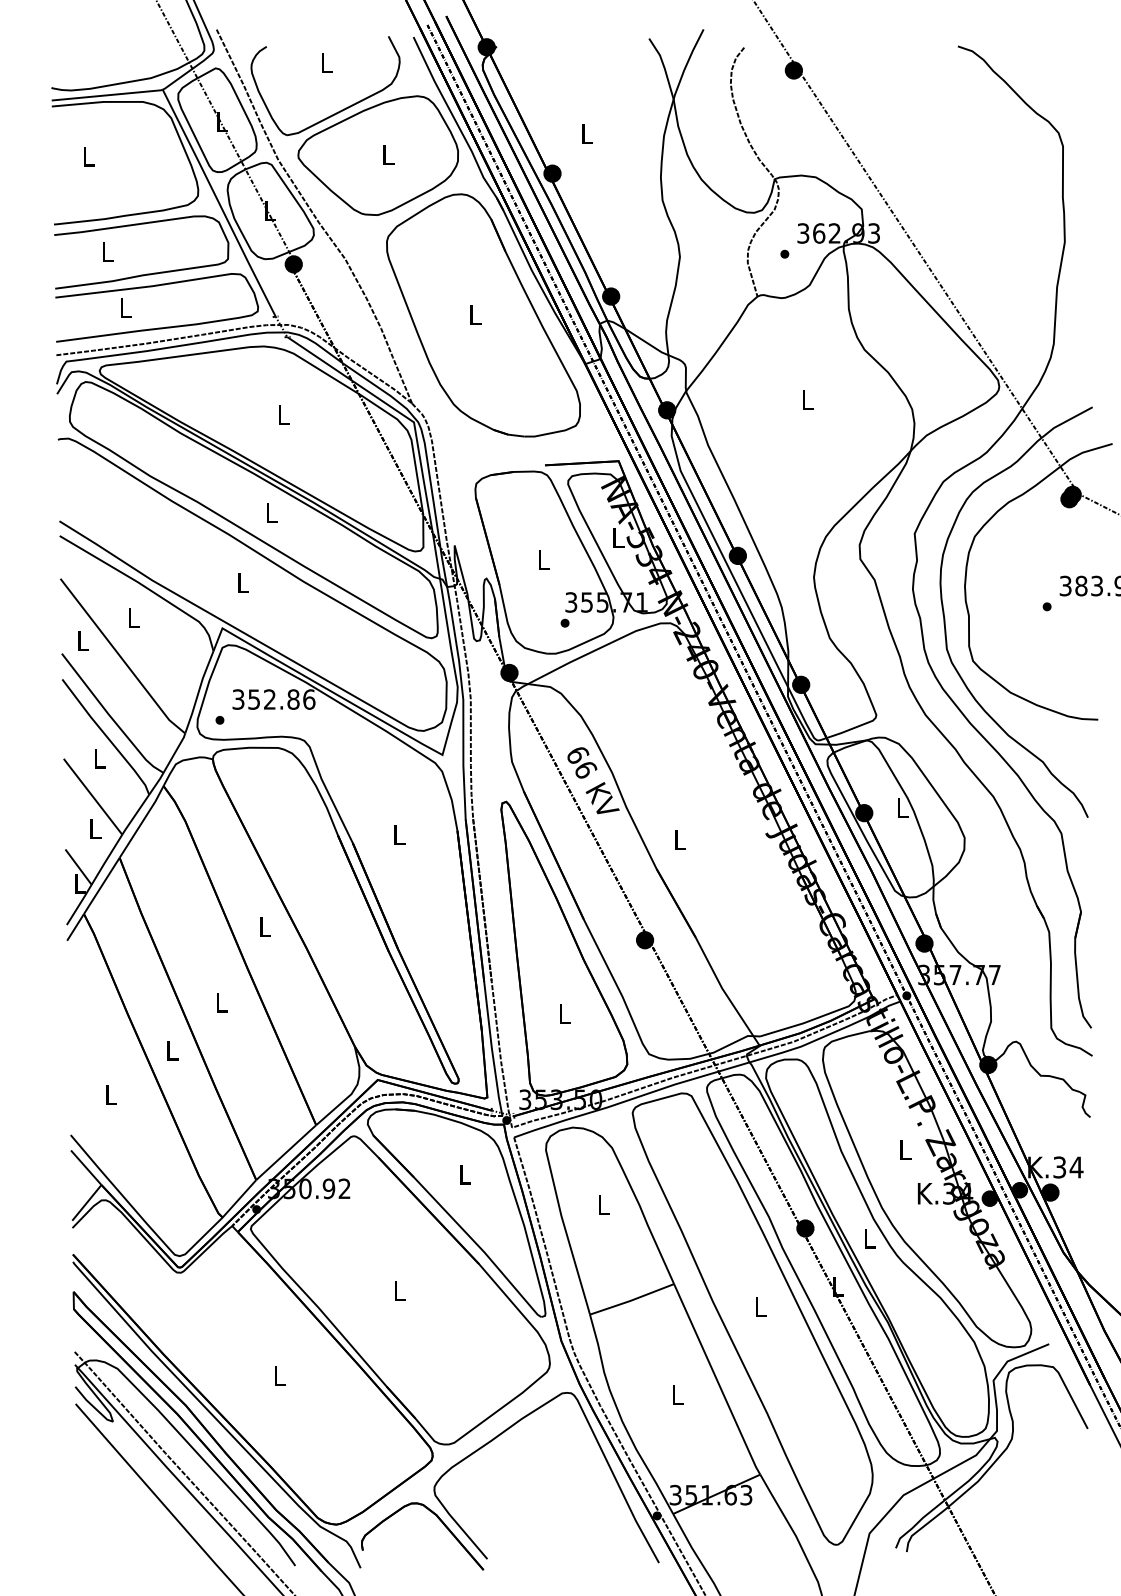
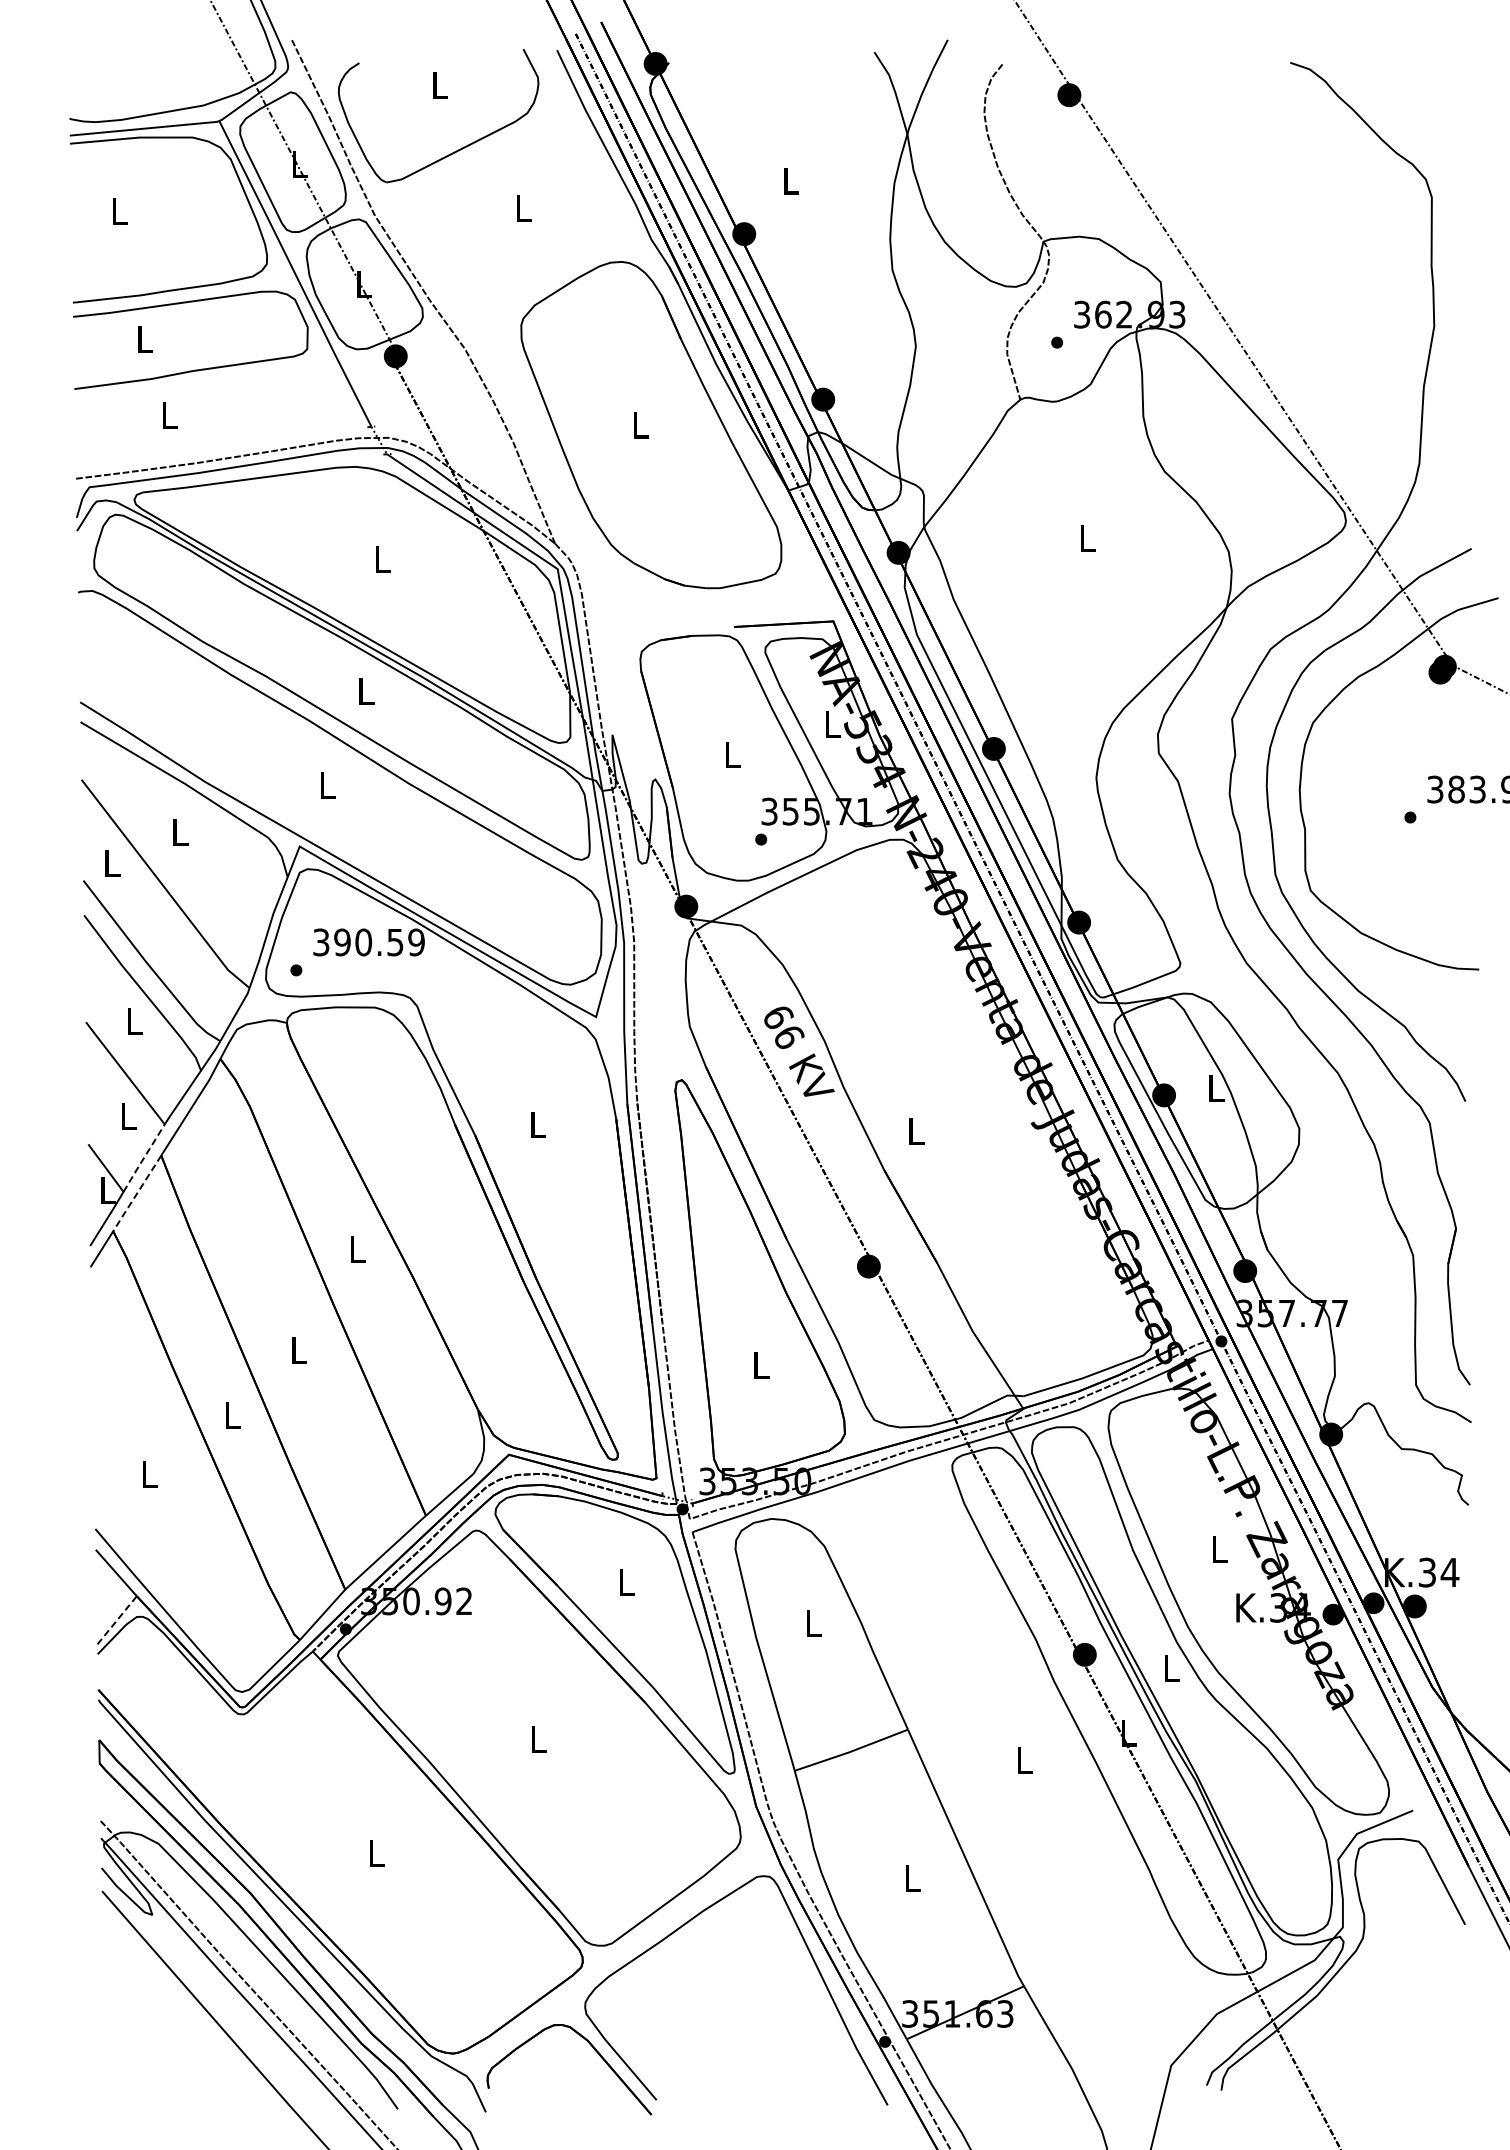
part: (378, 155) -> (509, 209), removed
curve: (159, 327) -> (214, 441), removed
text: (281, 699) -> (379, 942), 352.86 -> 390.59
line: (106, 859) -> (143, 1158), solid -> dashed
line: (101, 886) -> (136, 1194), solid -> dashed
line: (87, 1202) -> (117, 1619), solid -> dashed
part: (752, 1318) -> (1013, 1776), removed

